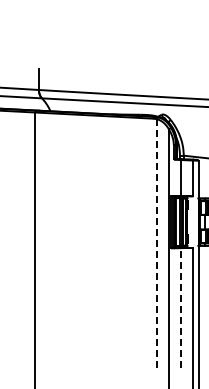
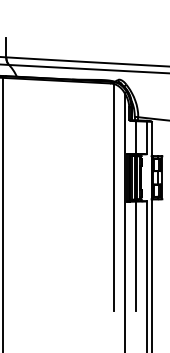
line: (157, 243) -> (114, 197), dashed -> solid
line: (181, 307) -> (136, 255), dashed -> solid

